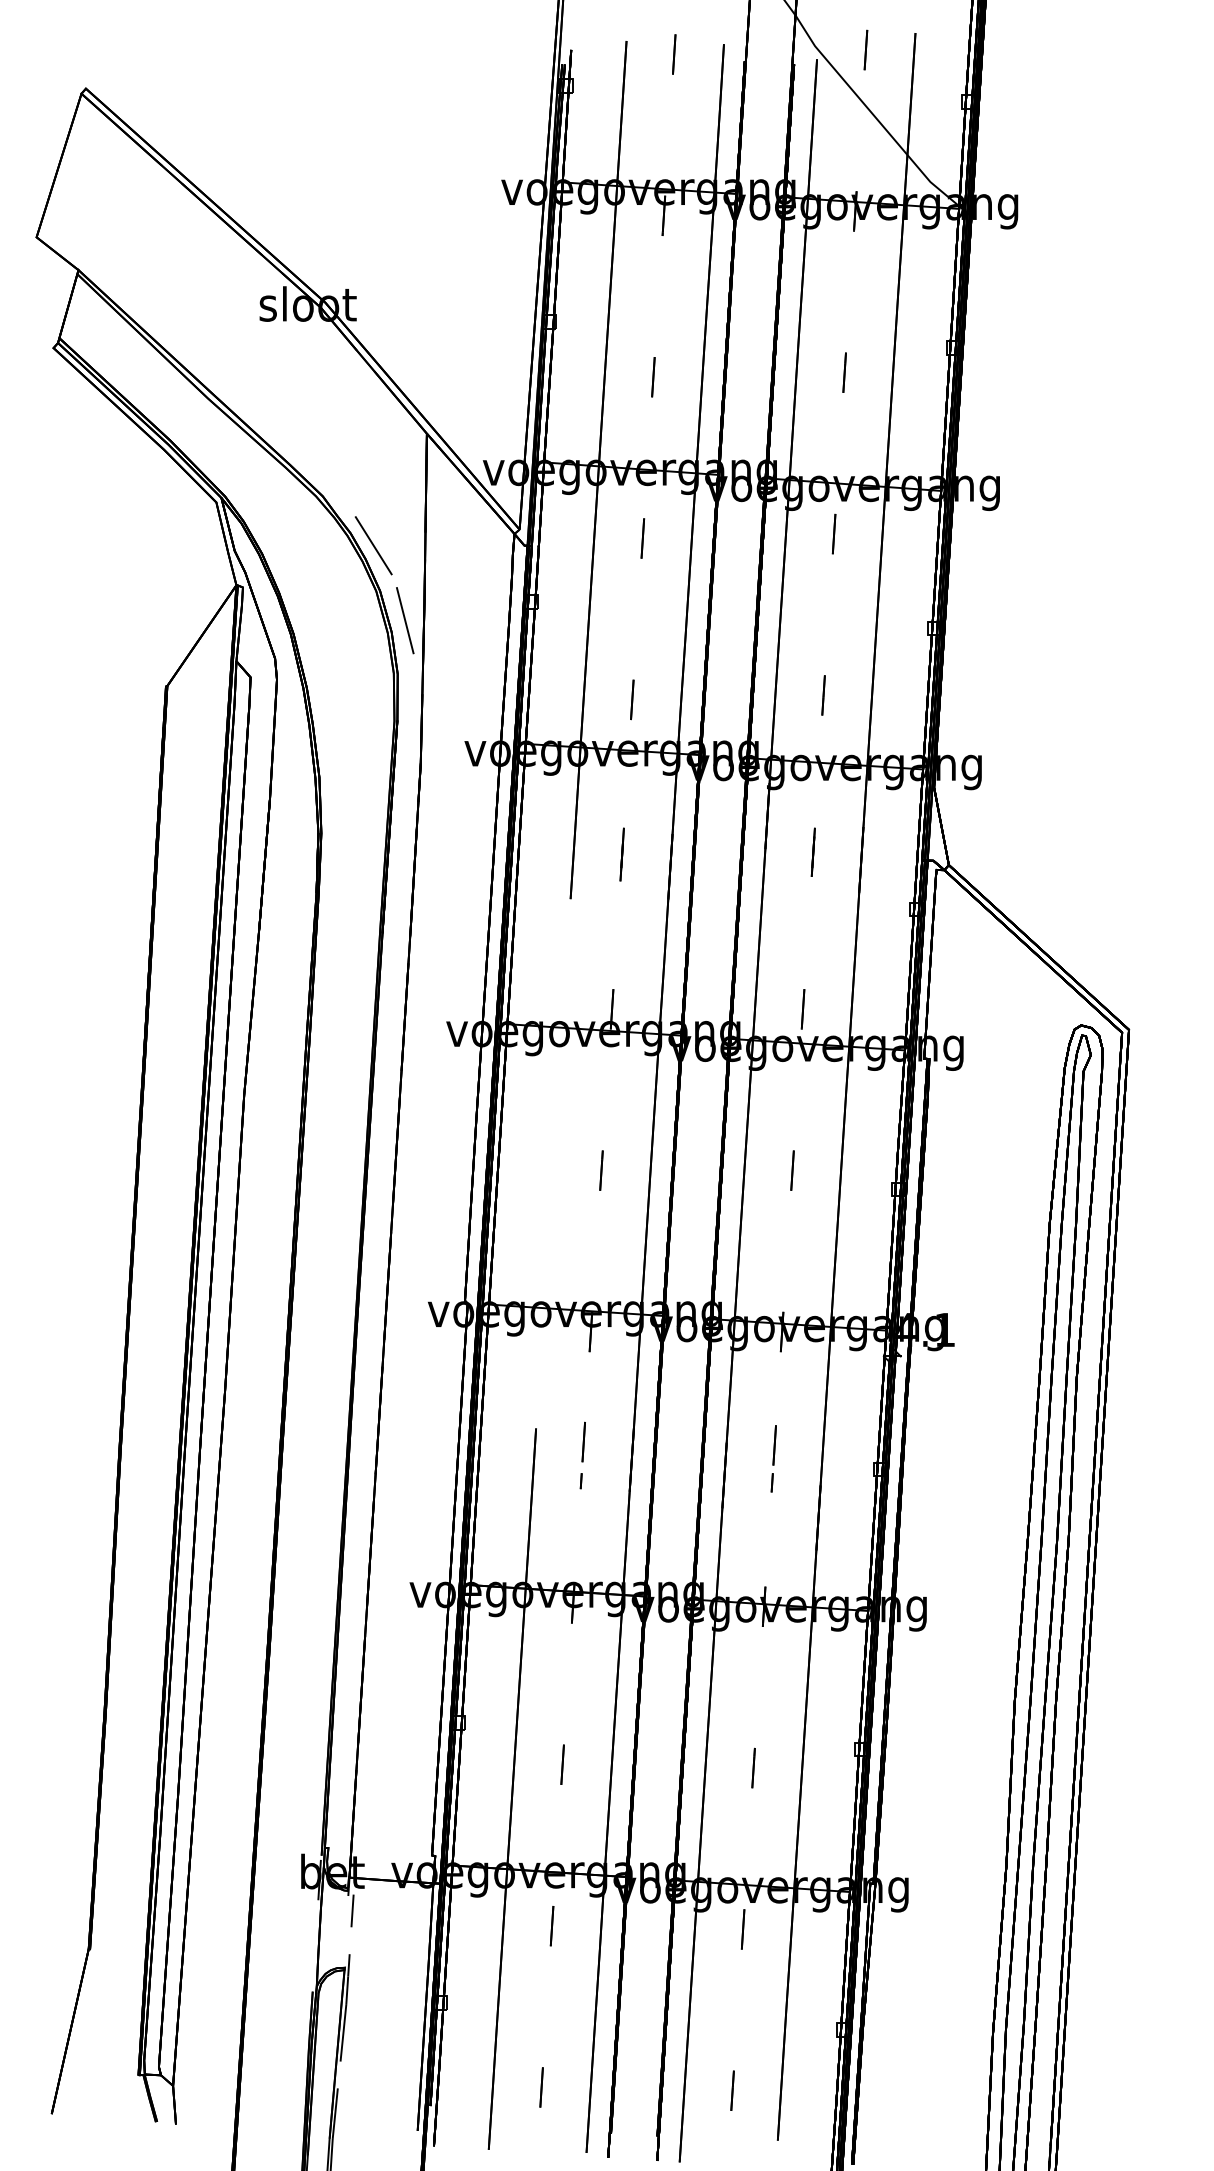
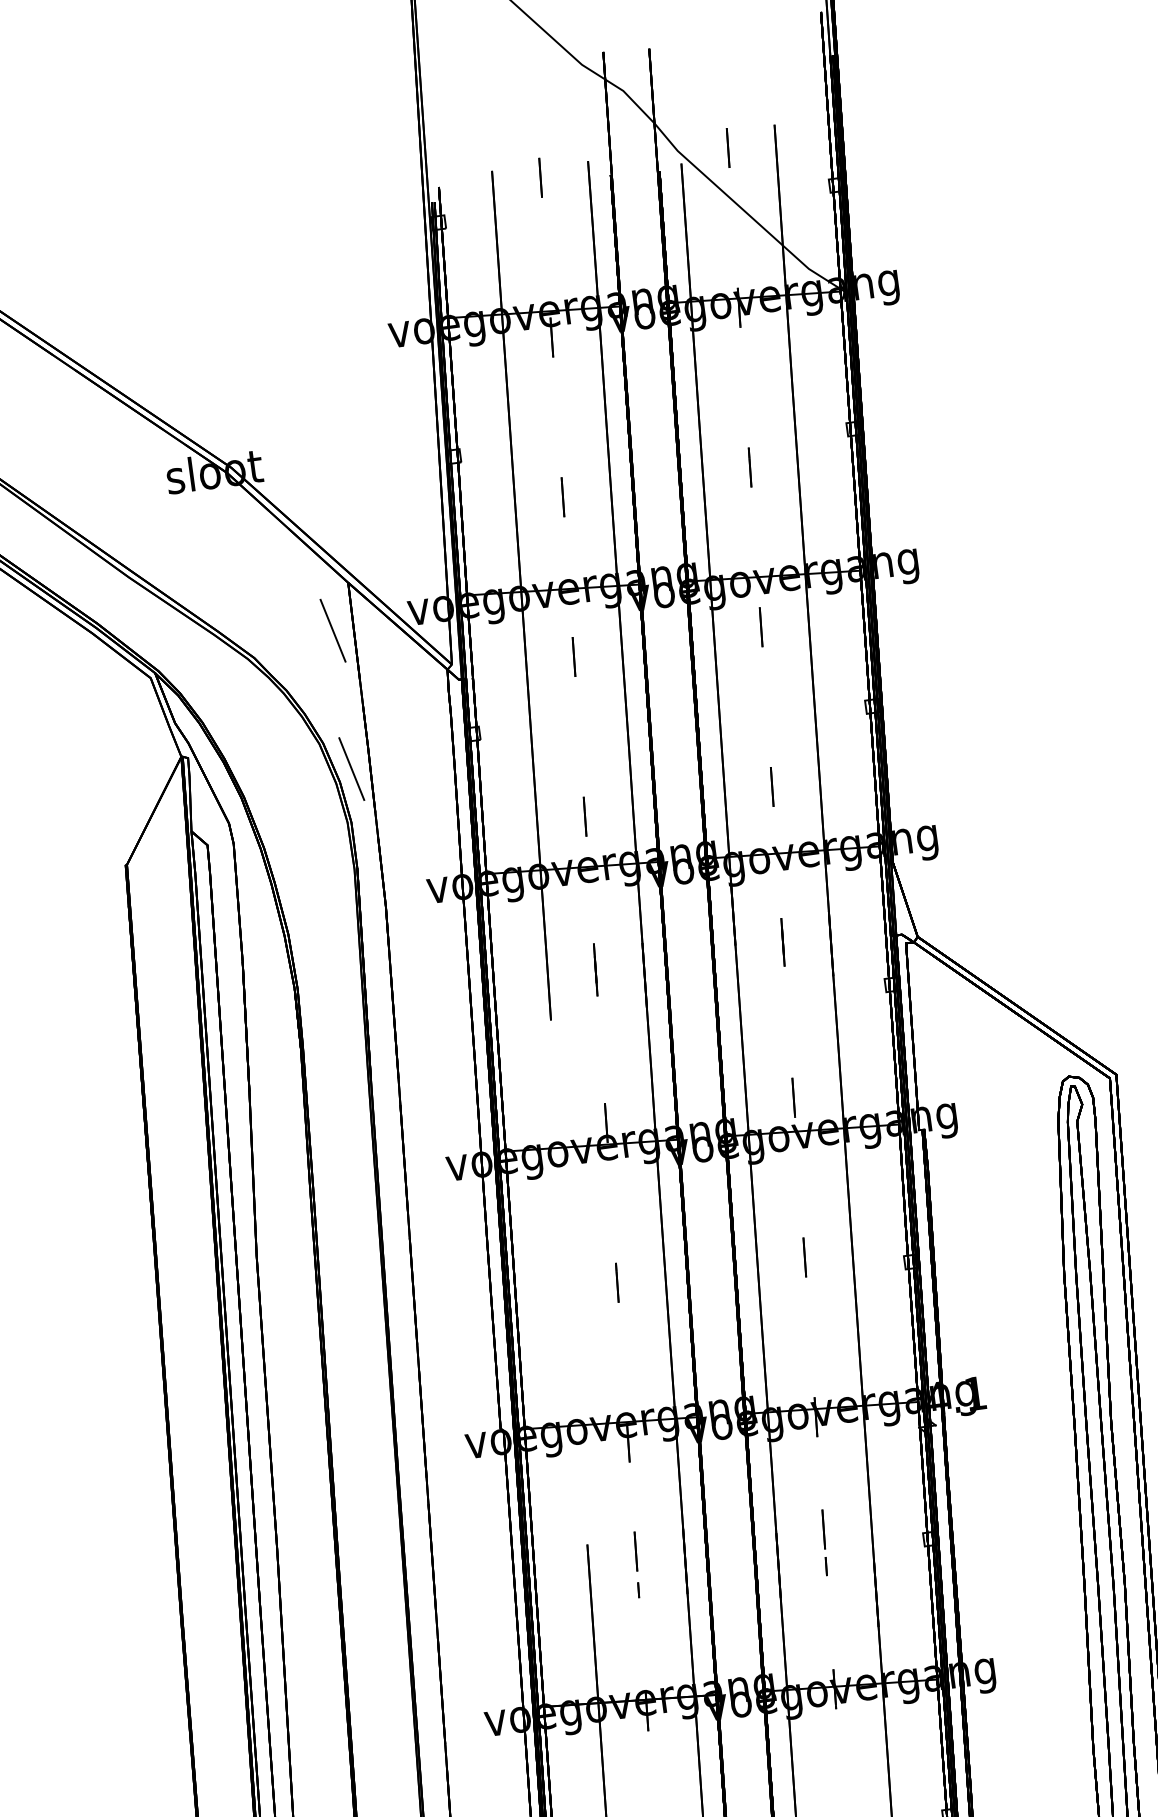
line: (405, 479) -> (333, 630), added
line: (373, 545) -> (310, 699), removed

